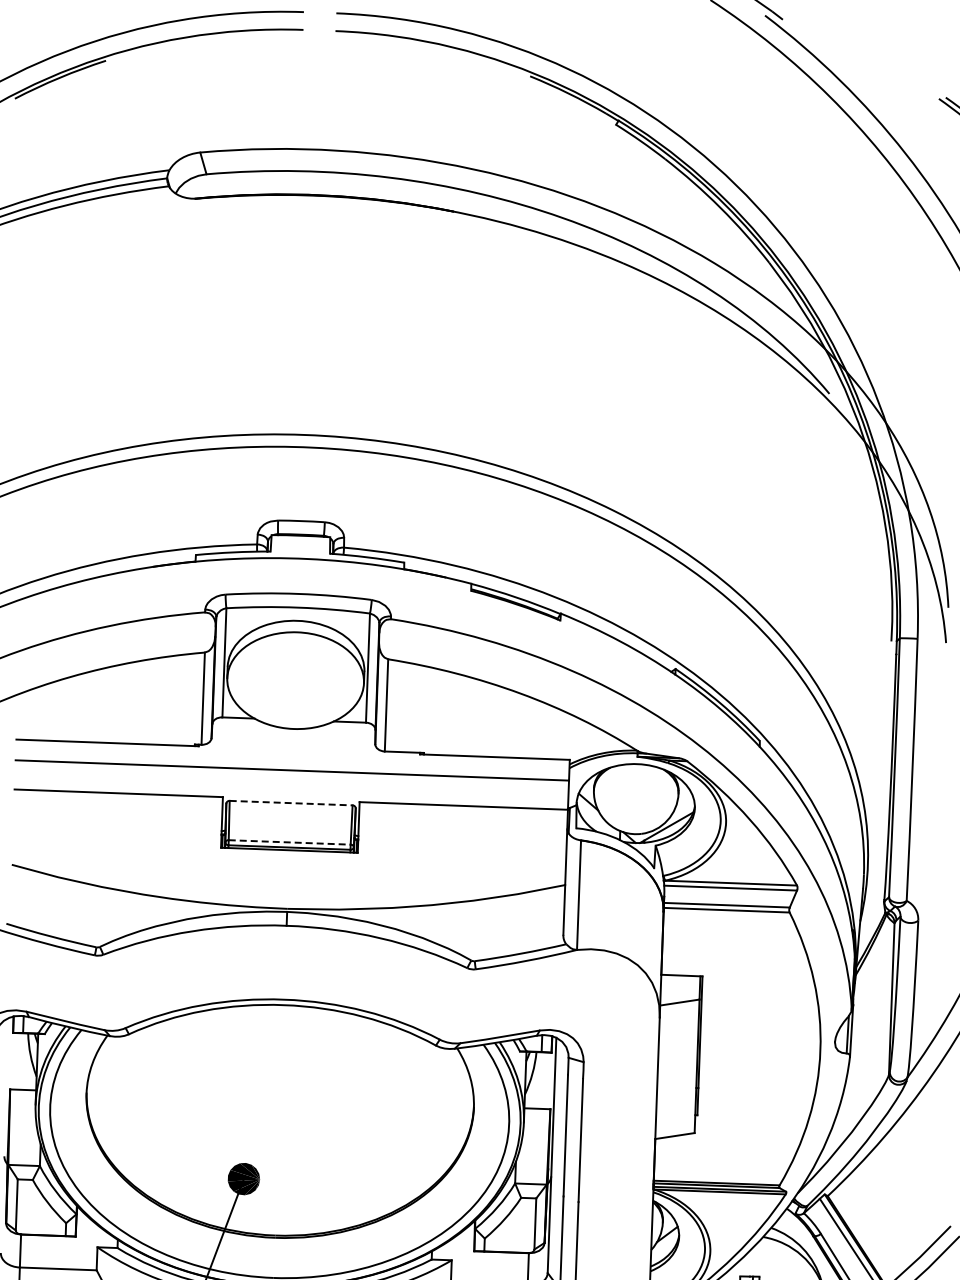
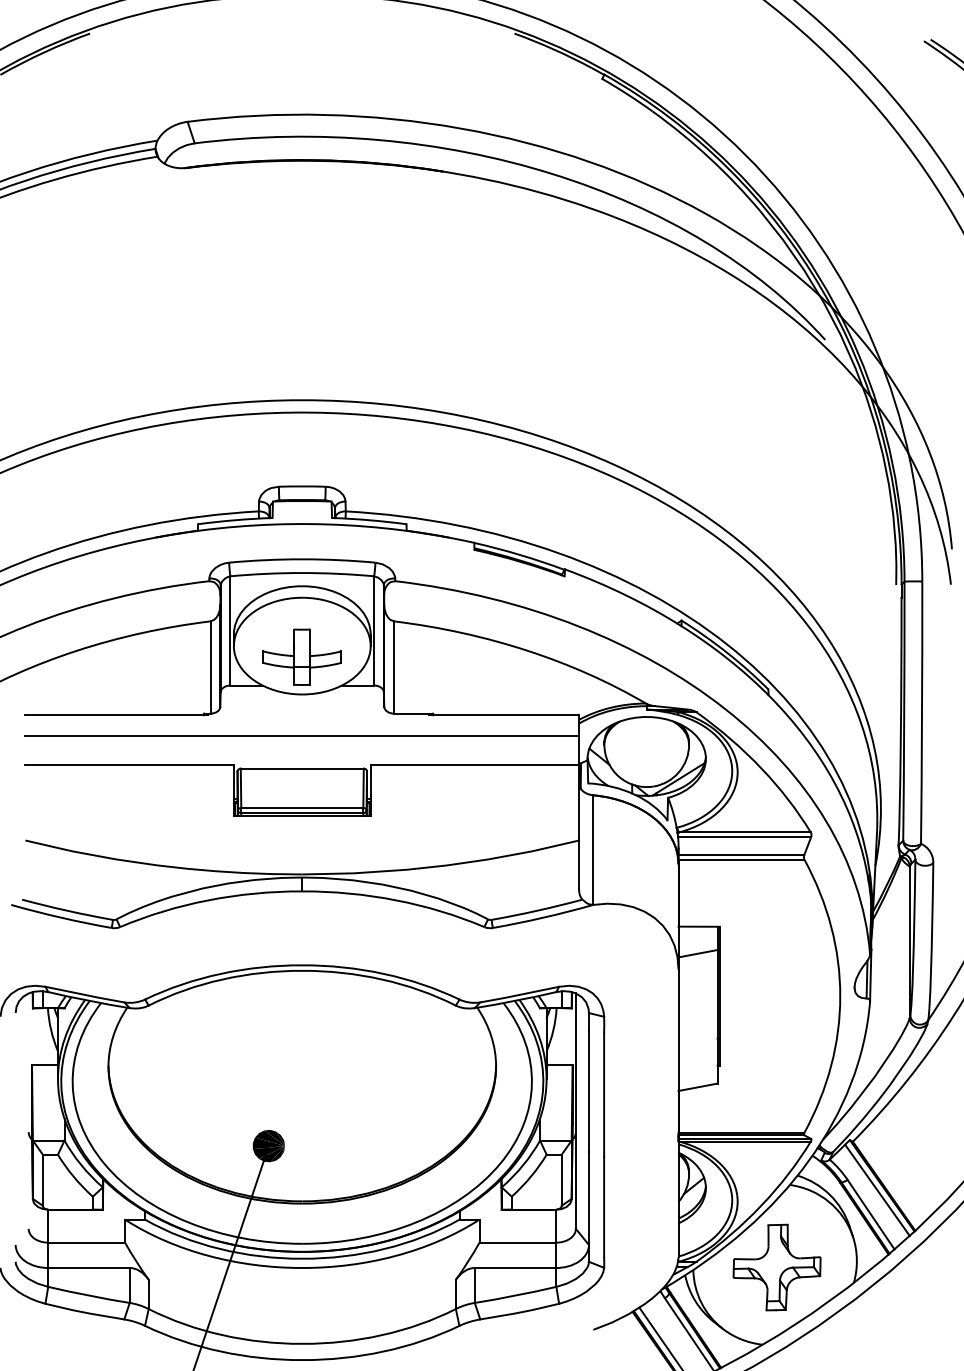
part: (294, 691) -> (301, 656), added
line: (291, 802) -> (302, 768), dashed -> solid
line: (289, 841) -> (302, 807), dashed -> solid

